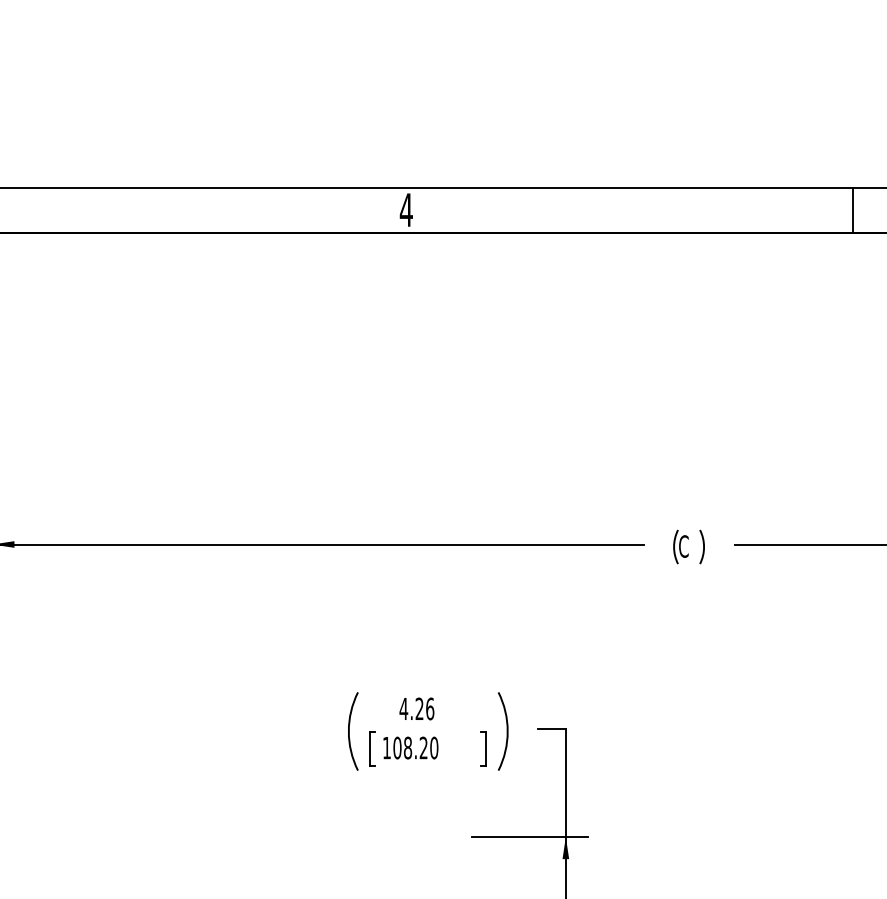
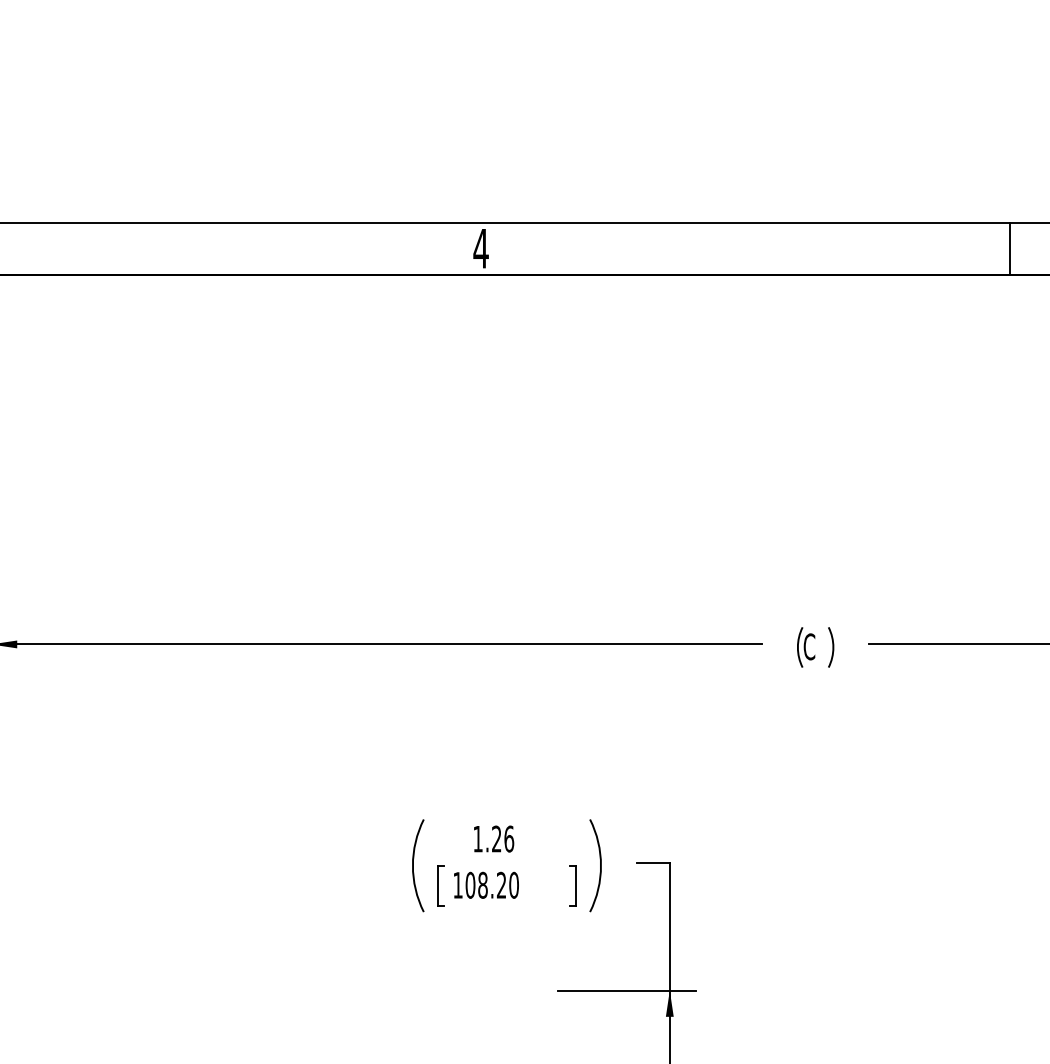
text: (403, 709) -> (477, 839), 4.26 -> 1.26

